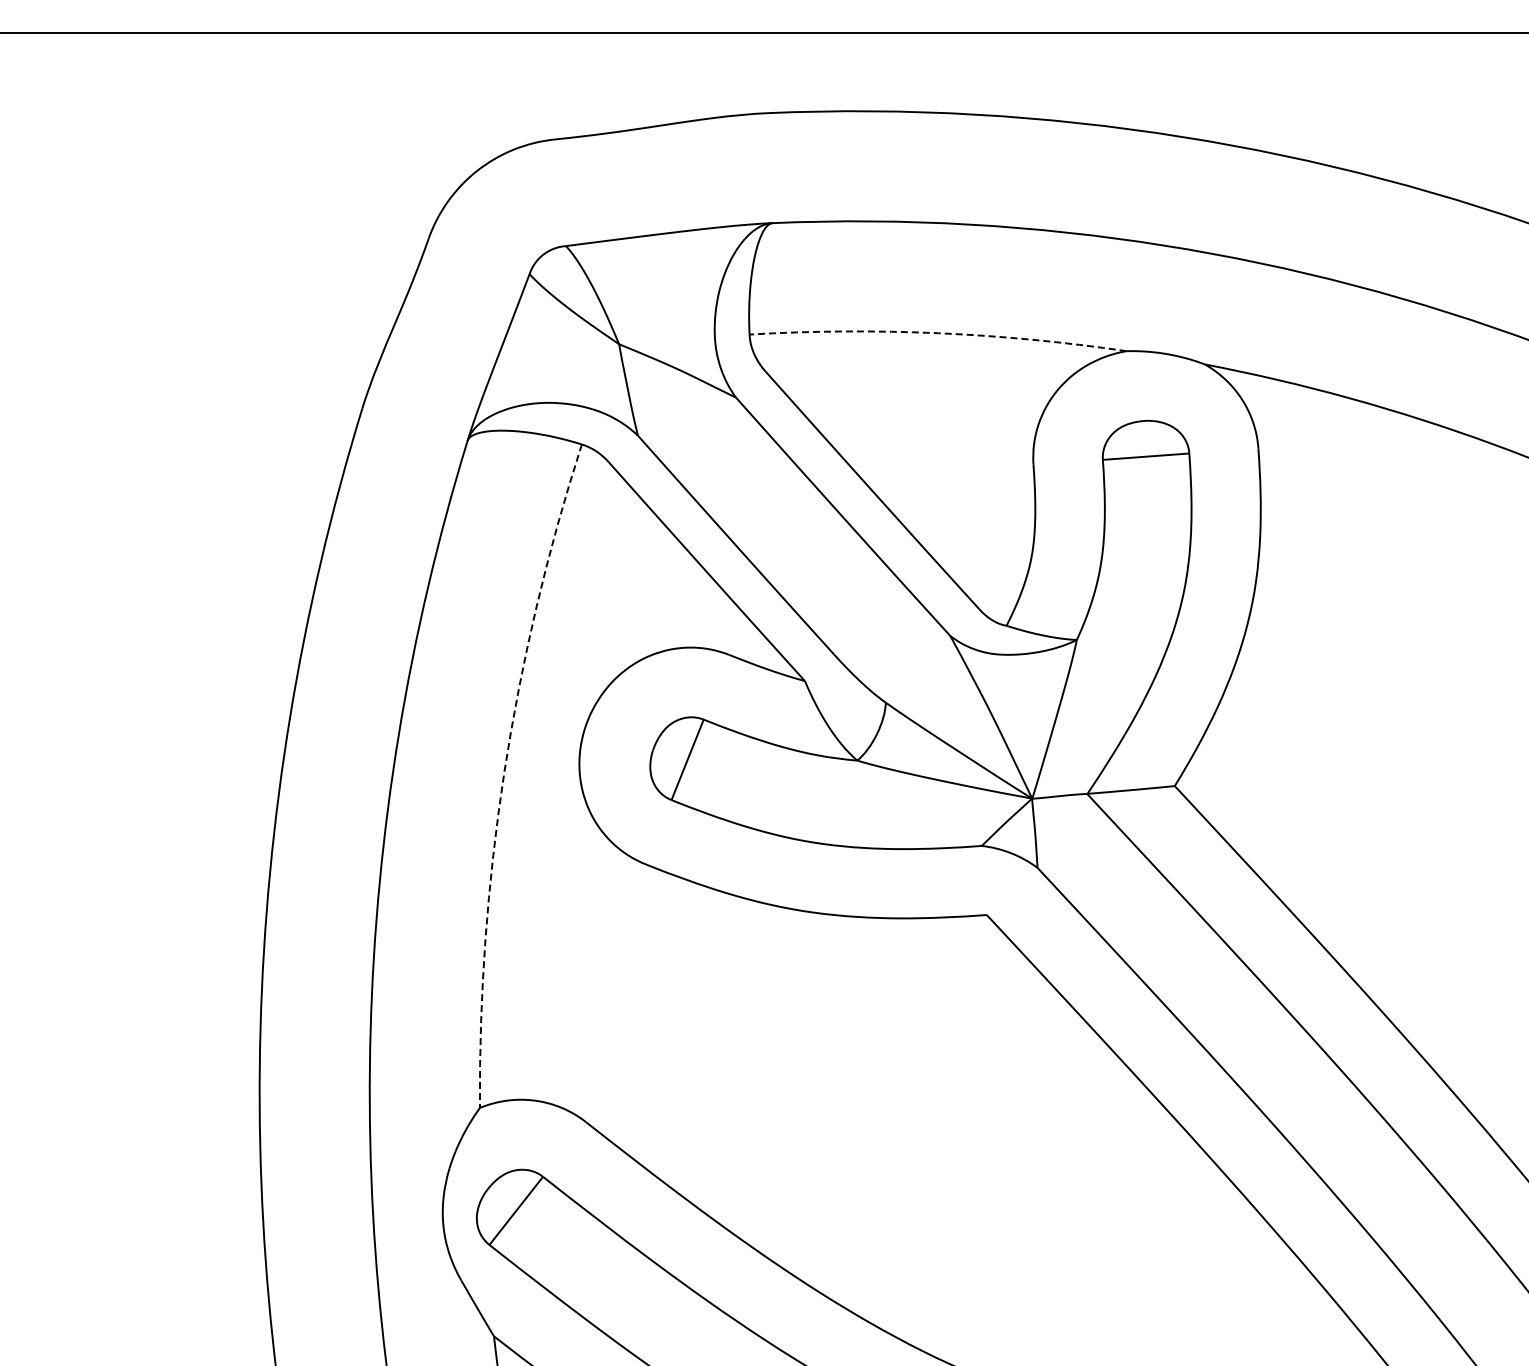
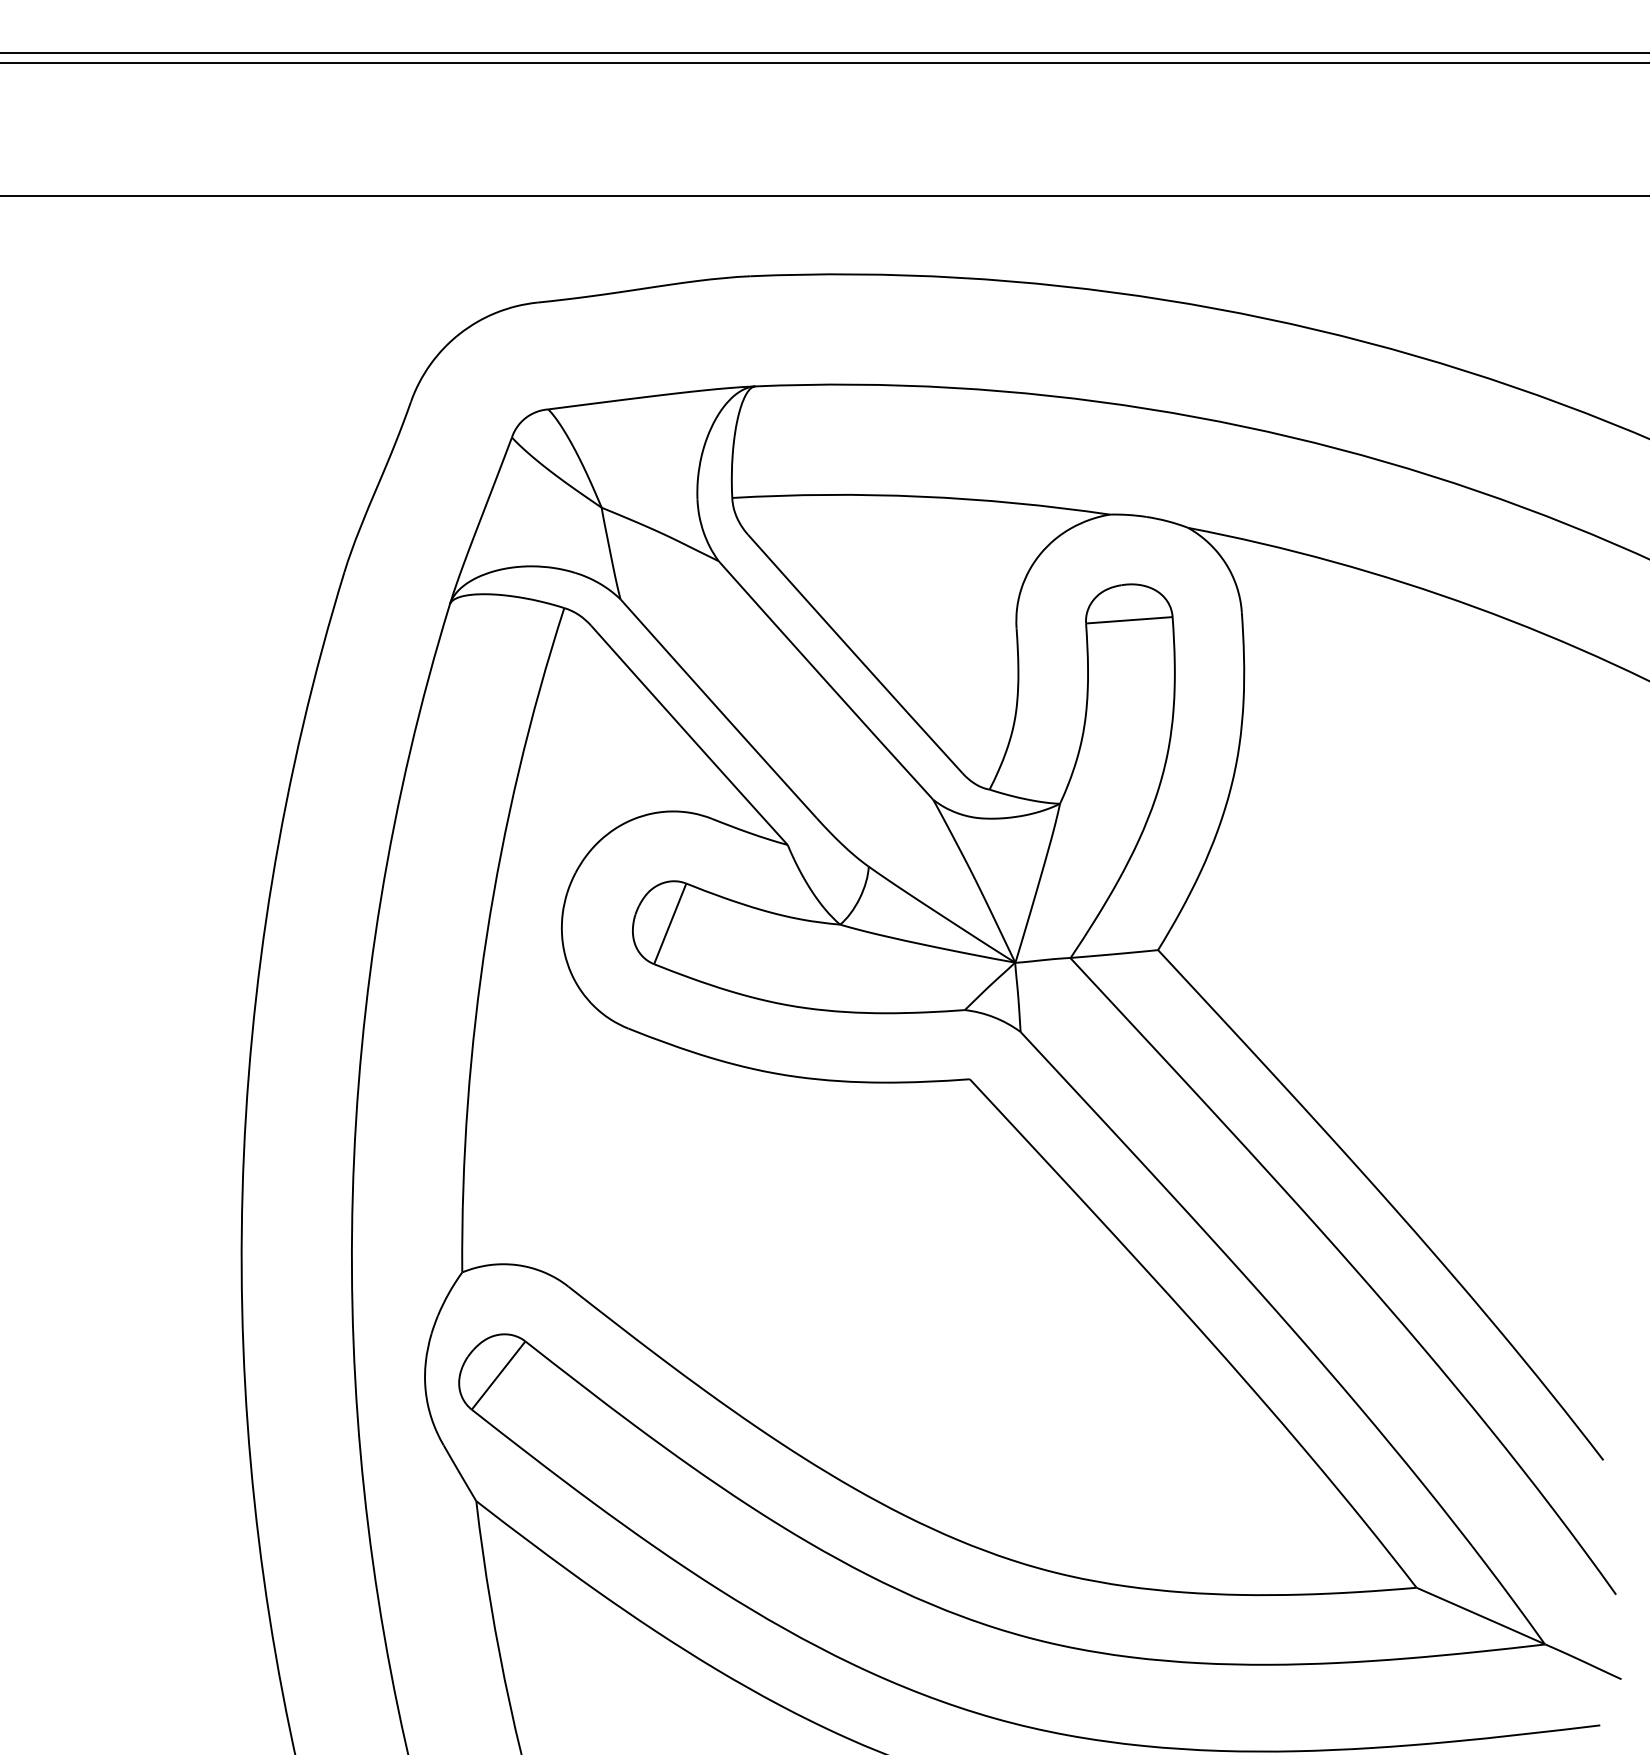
arc: (938, 333) -> (921, 496), dashed -> solid
arc: (504, 772) -> (486, 936), dashed -> solid

